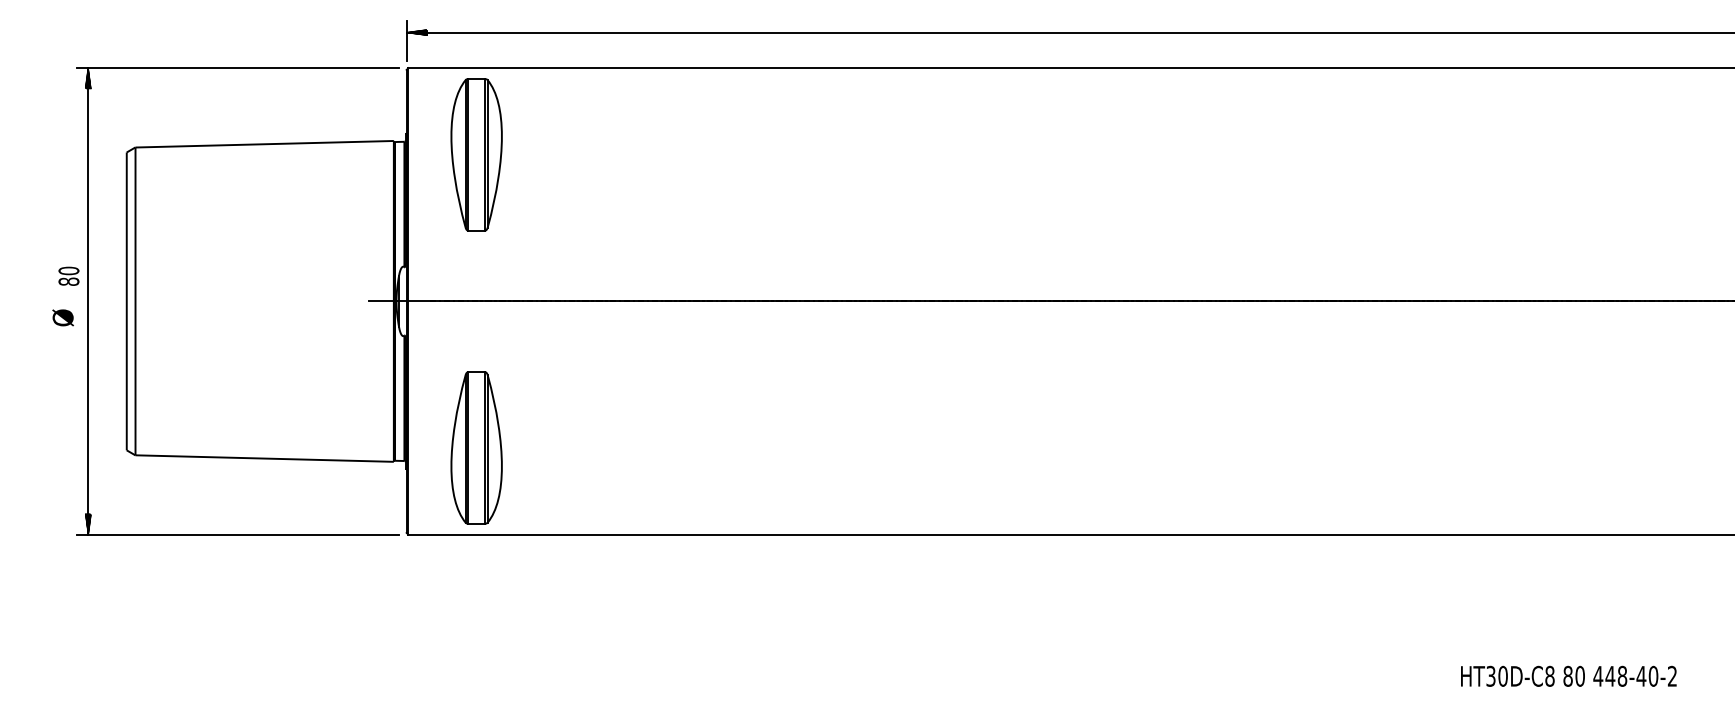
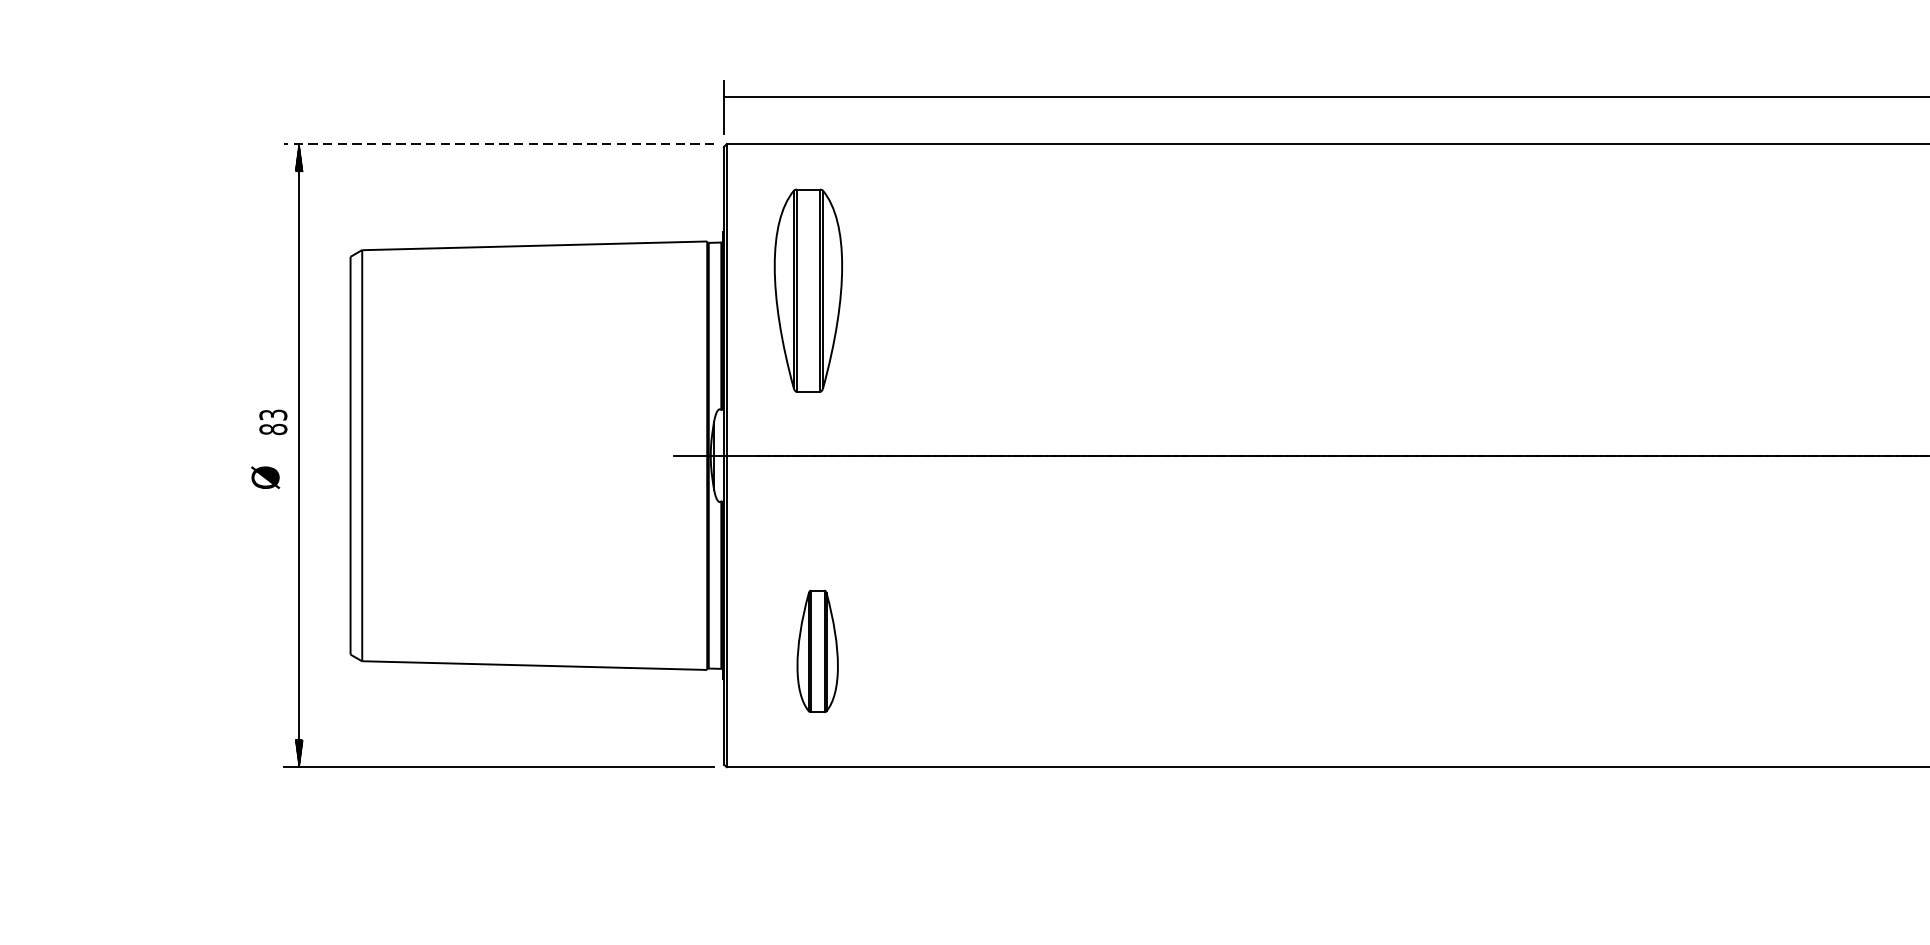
hatch: (416, 32) -> (737, 96), removed
line: (237, 68) -> (498, 144), solid -> dashed
part: (476, 154) -> (808, 290), moved
text: (68, 270) -> (272, 414), 80 -> 83
part: (476, 447) -> (817, 650), size x0.6

